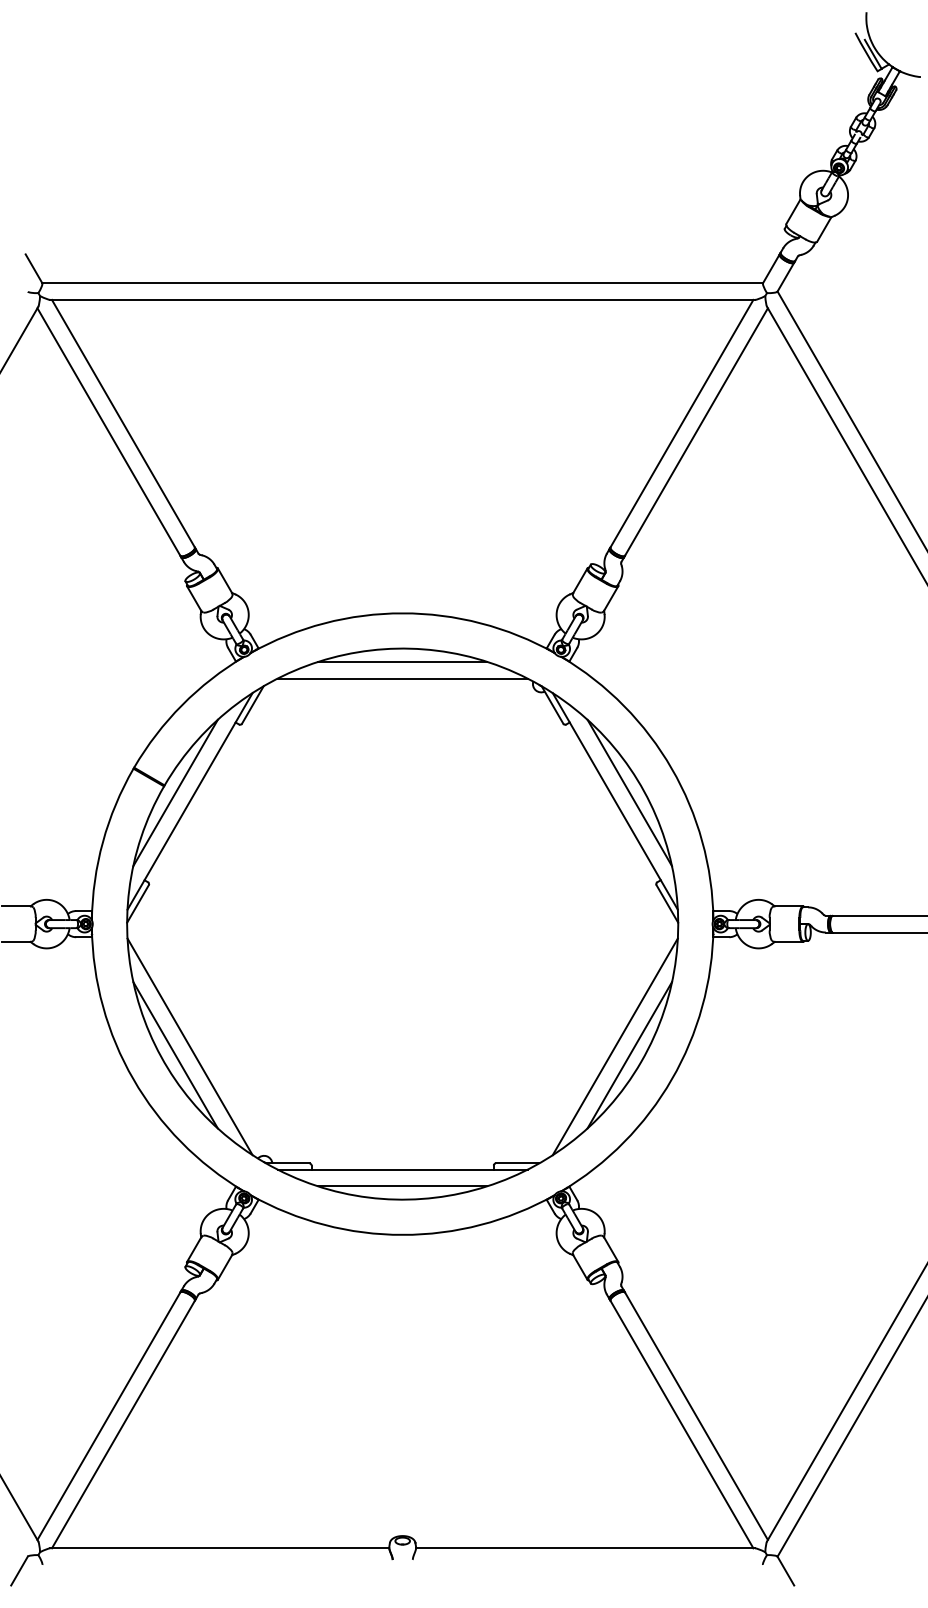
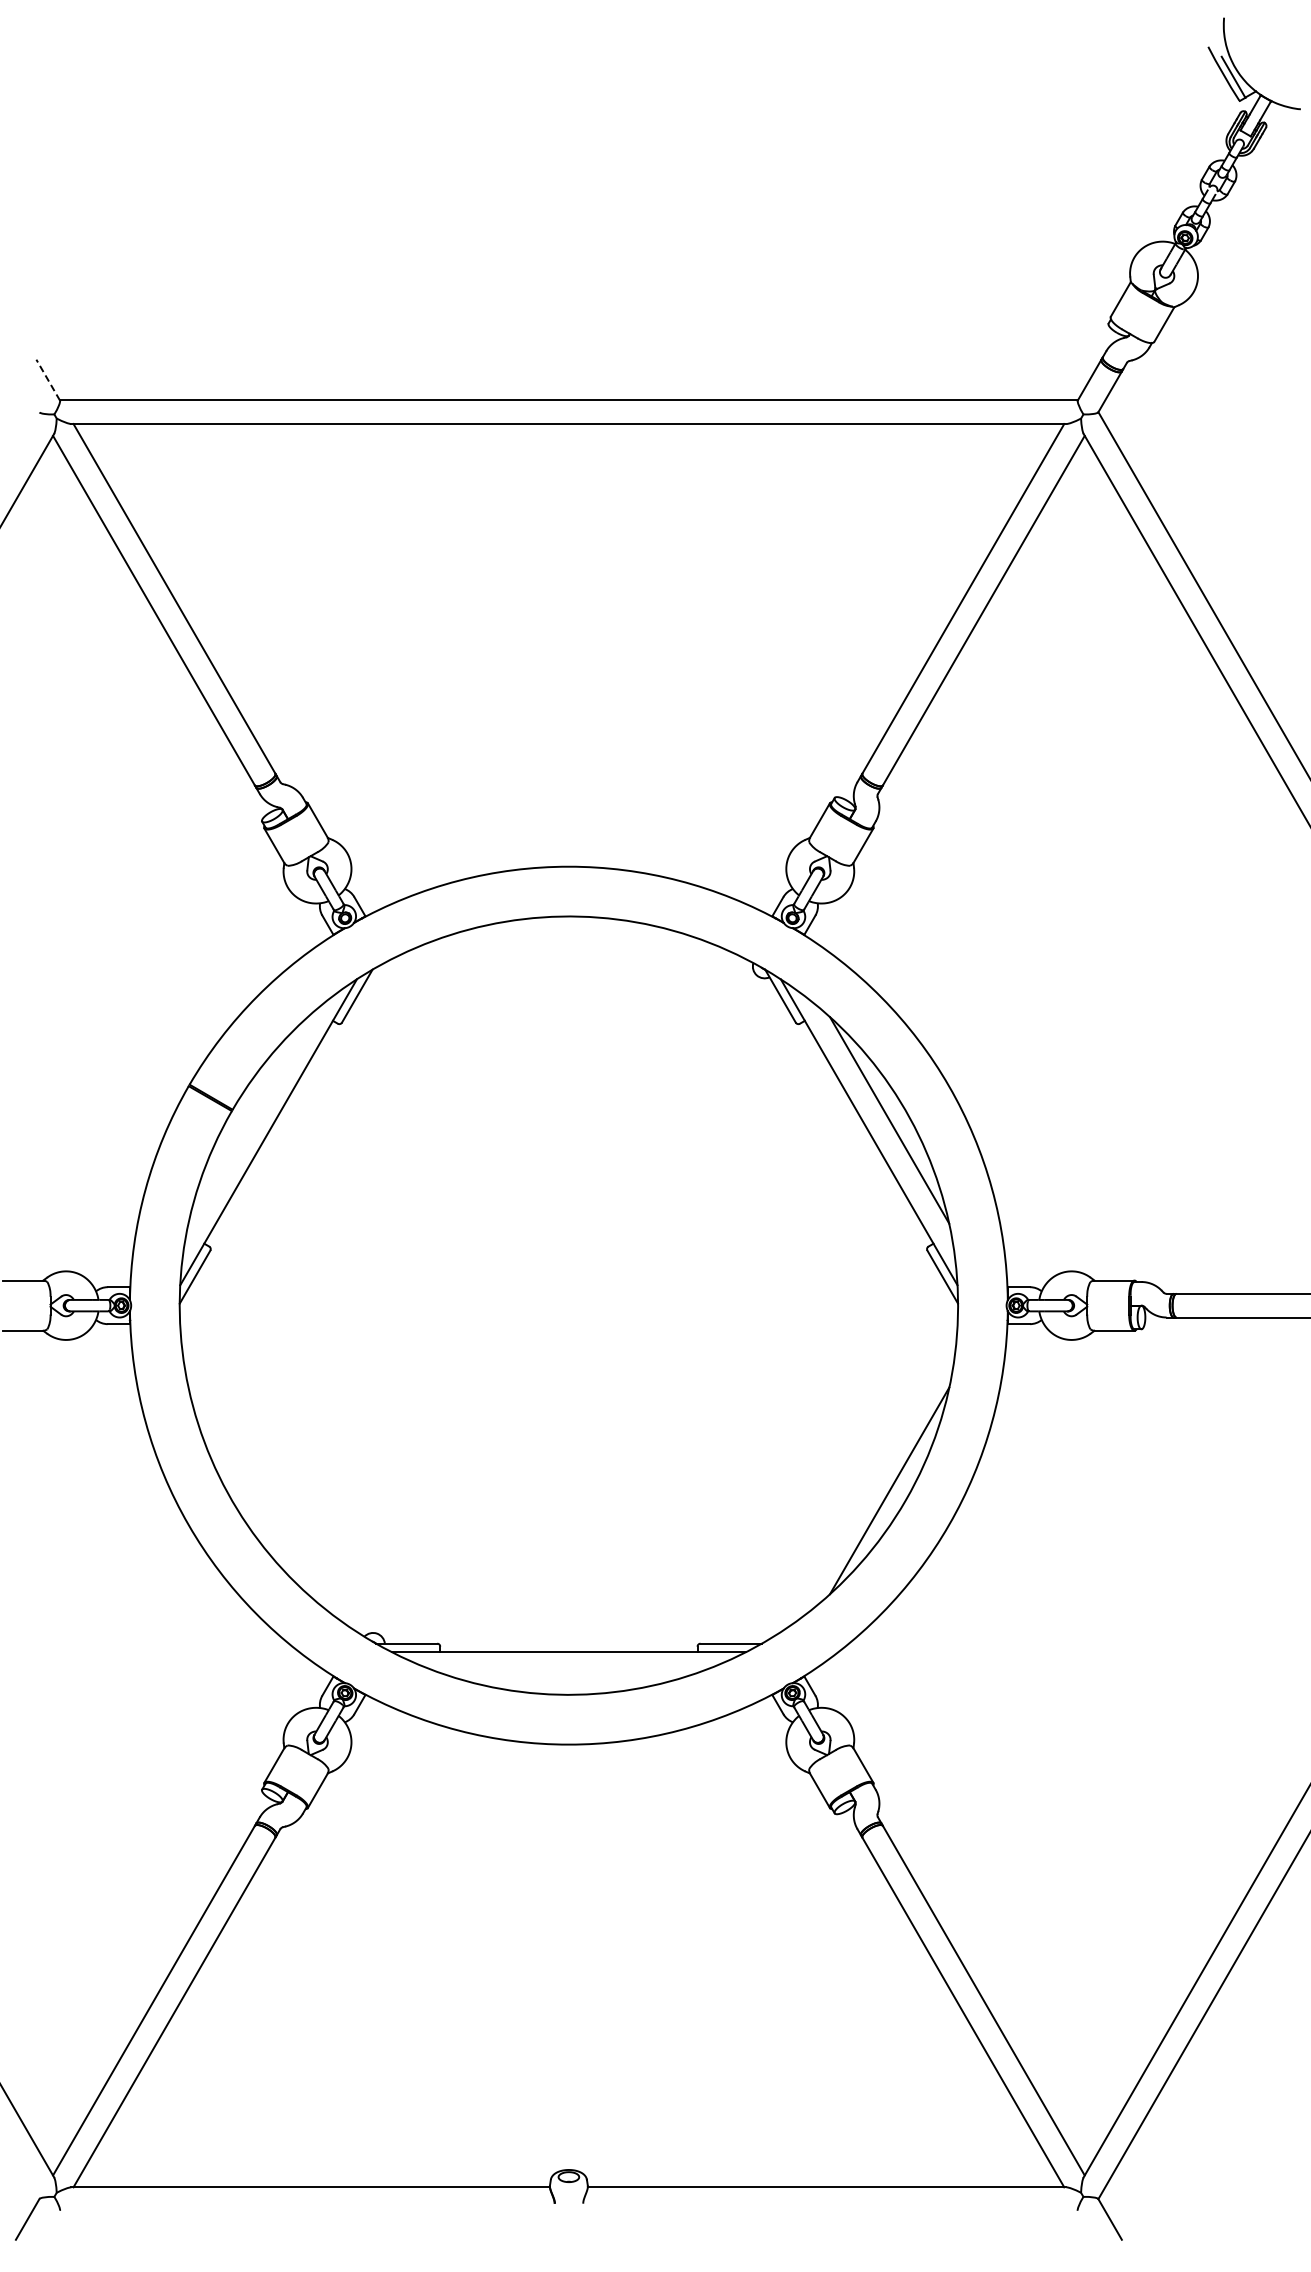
line: (34, 269) -> (48, 380), solid -> dashed
line: (402, 662) -> (568, 935), removed
line: (402, 678) -> (568, 958), removed
line: (175, 793) -> (247, 1120), removed
line: (190, 1046) -> (268, 1478), removed
line: (614, 1046) -> (868, 1478), removed
line: (175, 1054) -> (247, 1490), removed
line: (402, 1186) -> (568, 1676), removed

